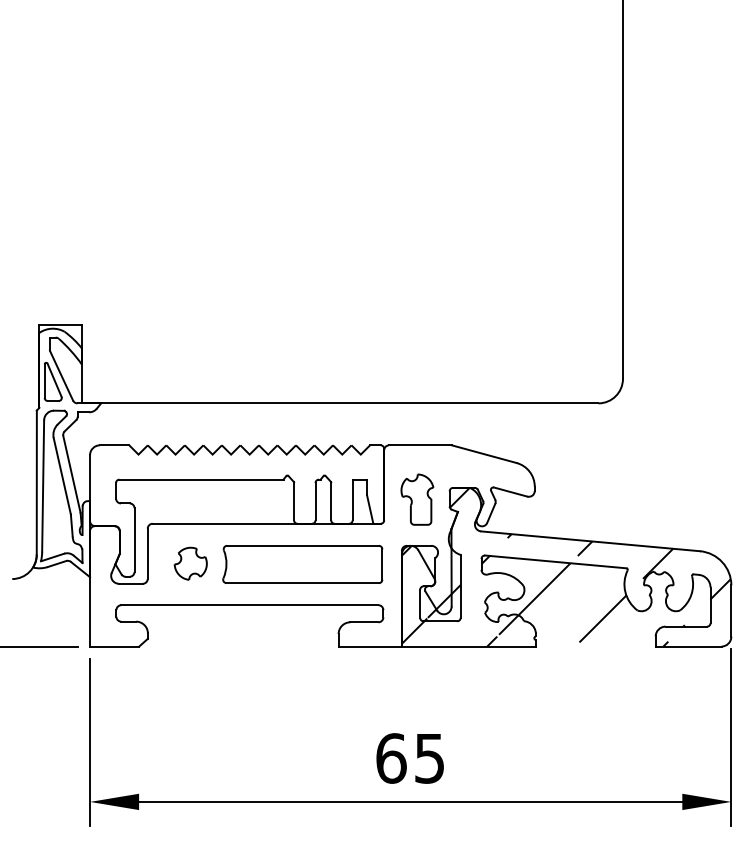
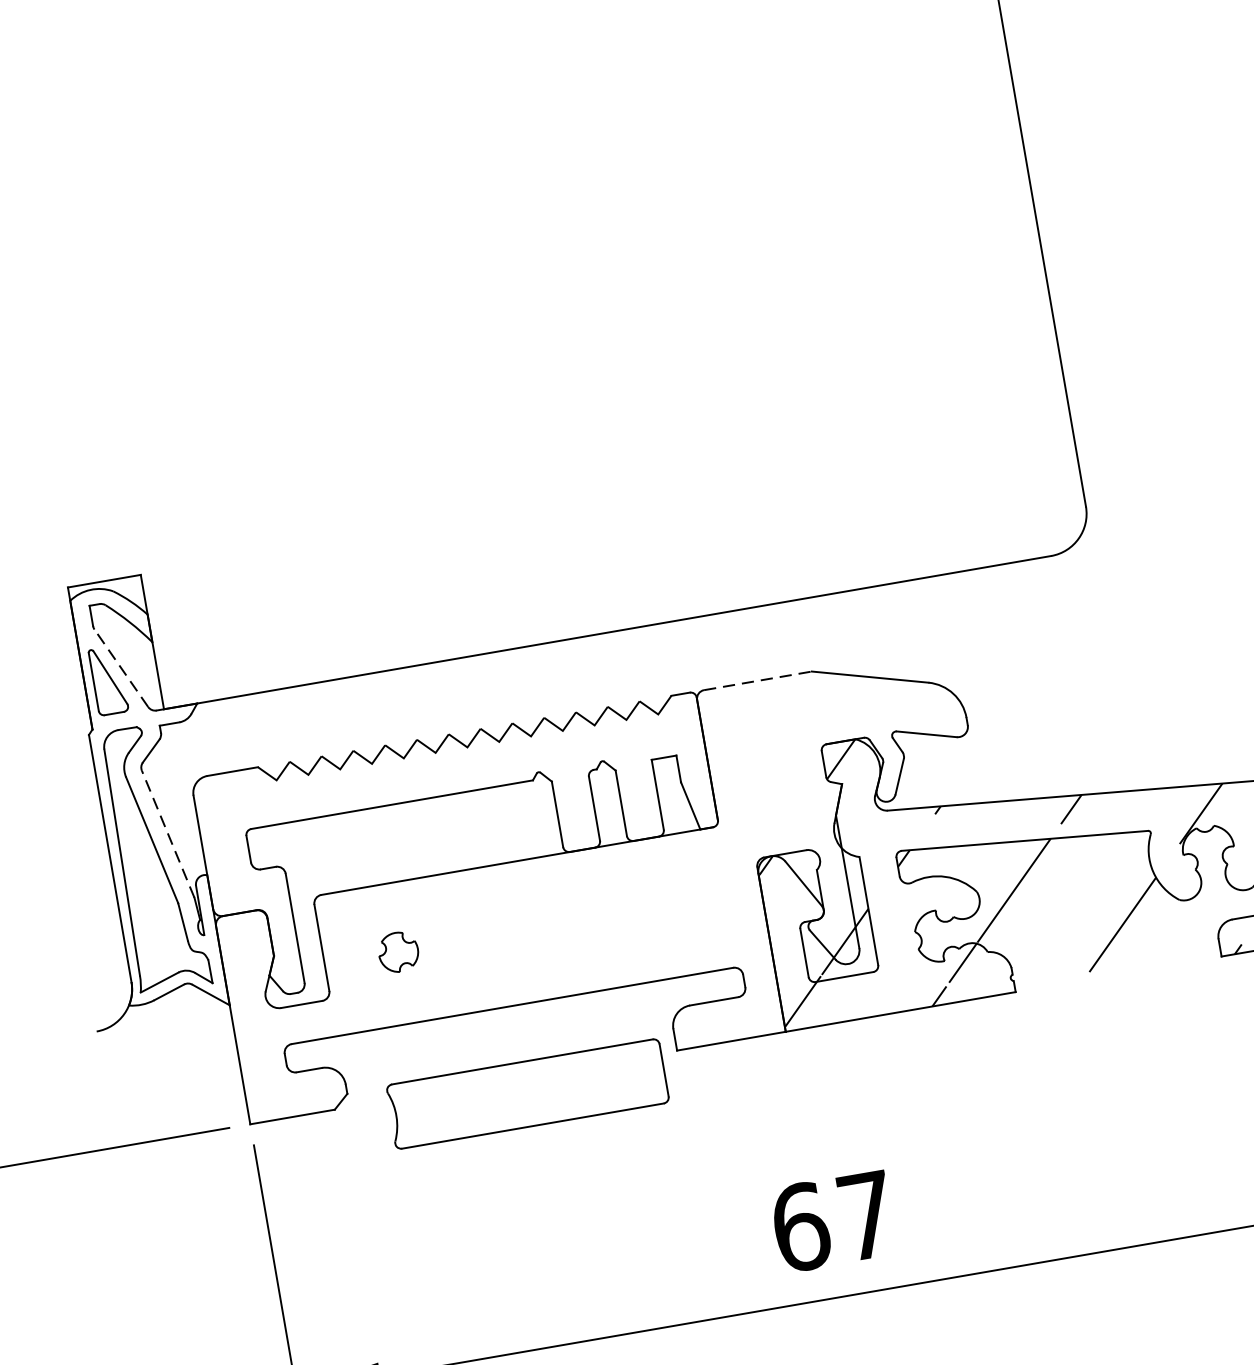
line: (61, 375) -> (120, 667), solid -> dashed
line: (420, 445) -> (758, 681), solid -> dashed
line: (71, 474) -> (167, 834), solid -> dashed
part: (417, 499) -> (768, 774), removed
part: (190, 563) -> (398, 951), size x0.7
part: (302, 564) -> (527, 1094), moved
text: (429, 758) -> (866, 1215), 65 -> 67

